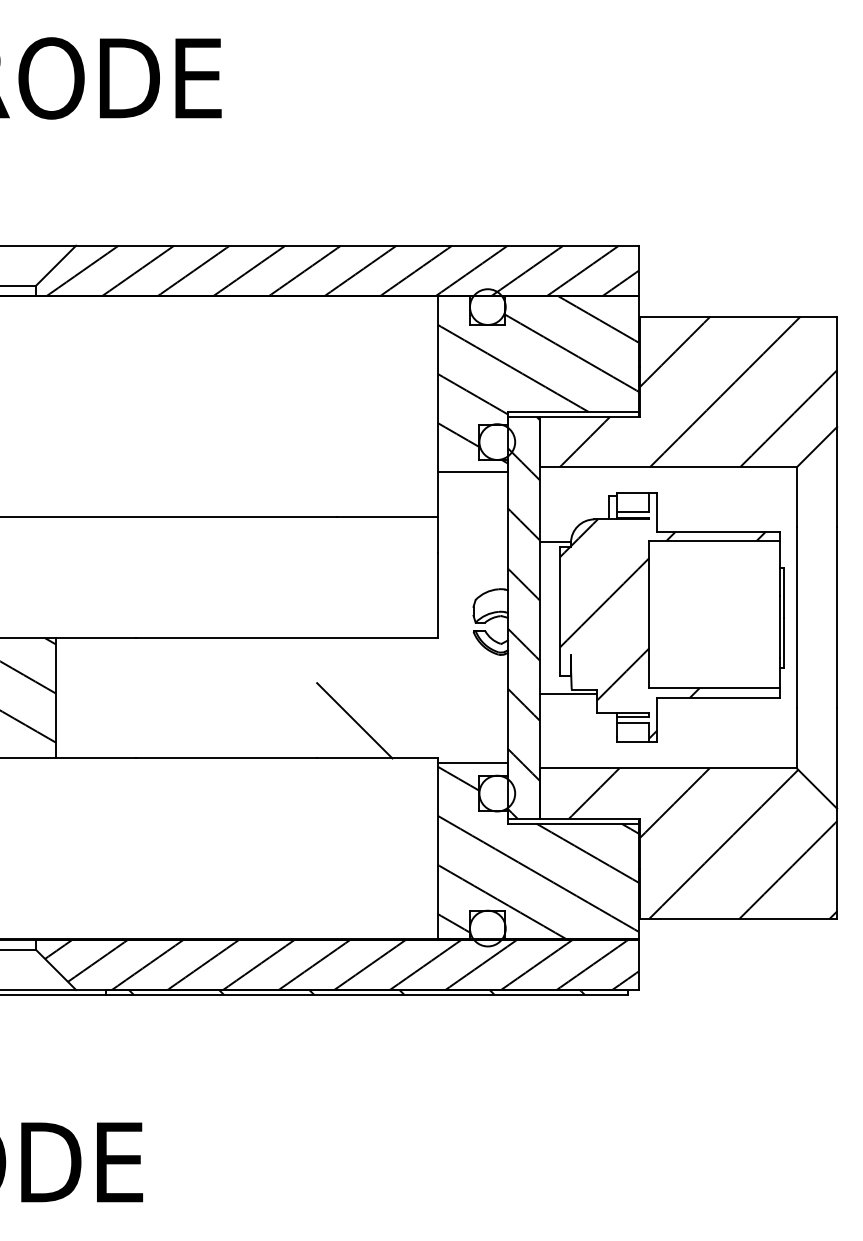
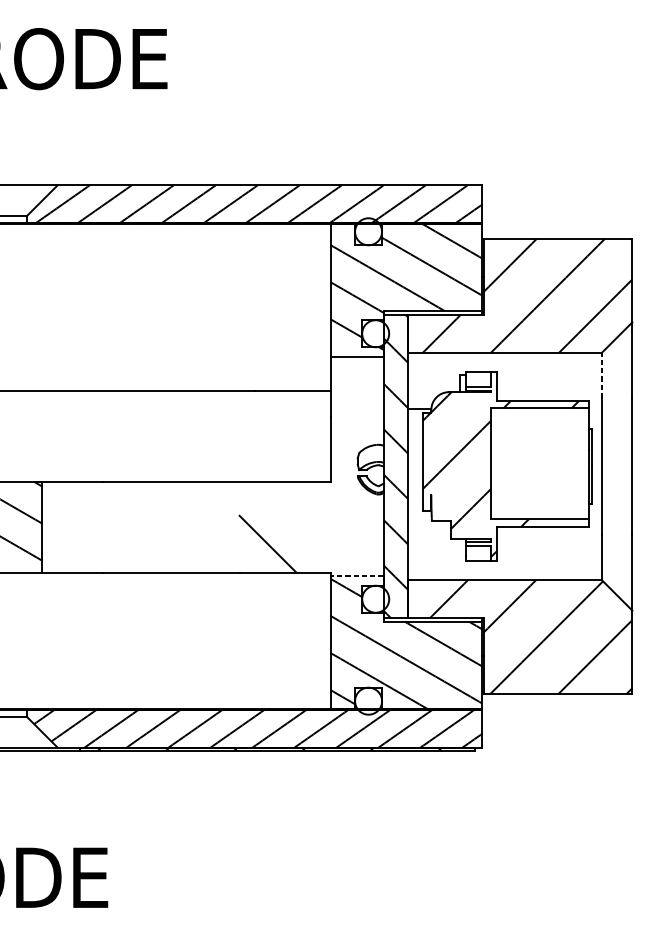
line: (796, 496) -> (601, 374), solid -> dashed
line: (568, 694) -> (429, 524), removed
line: (472, 763) -> (356, 576), solid -> dashed

